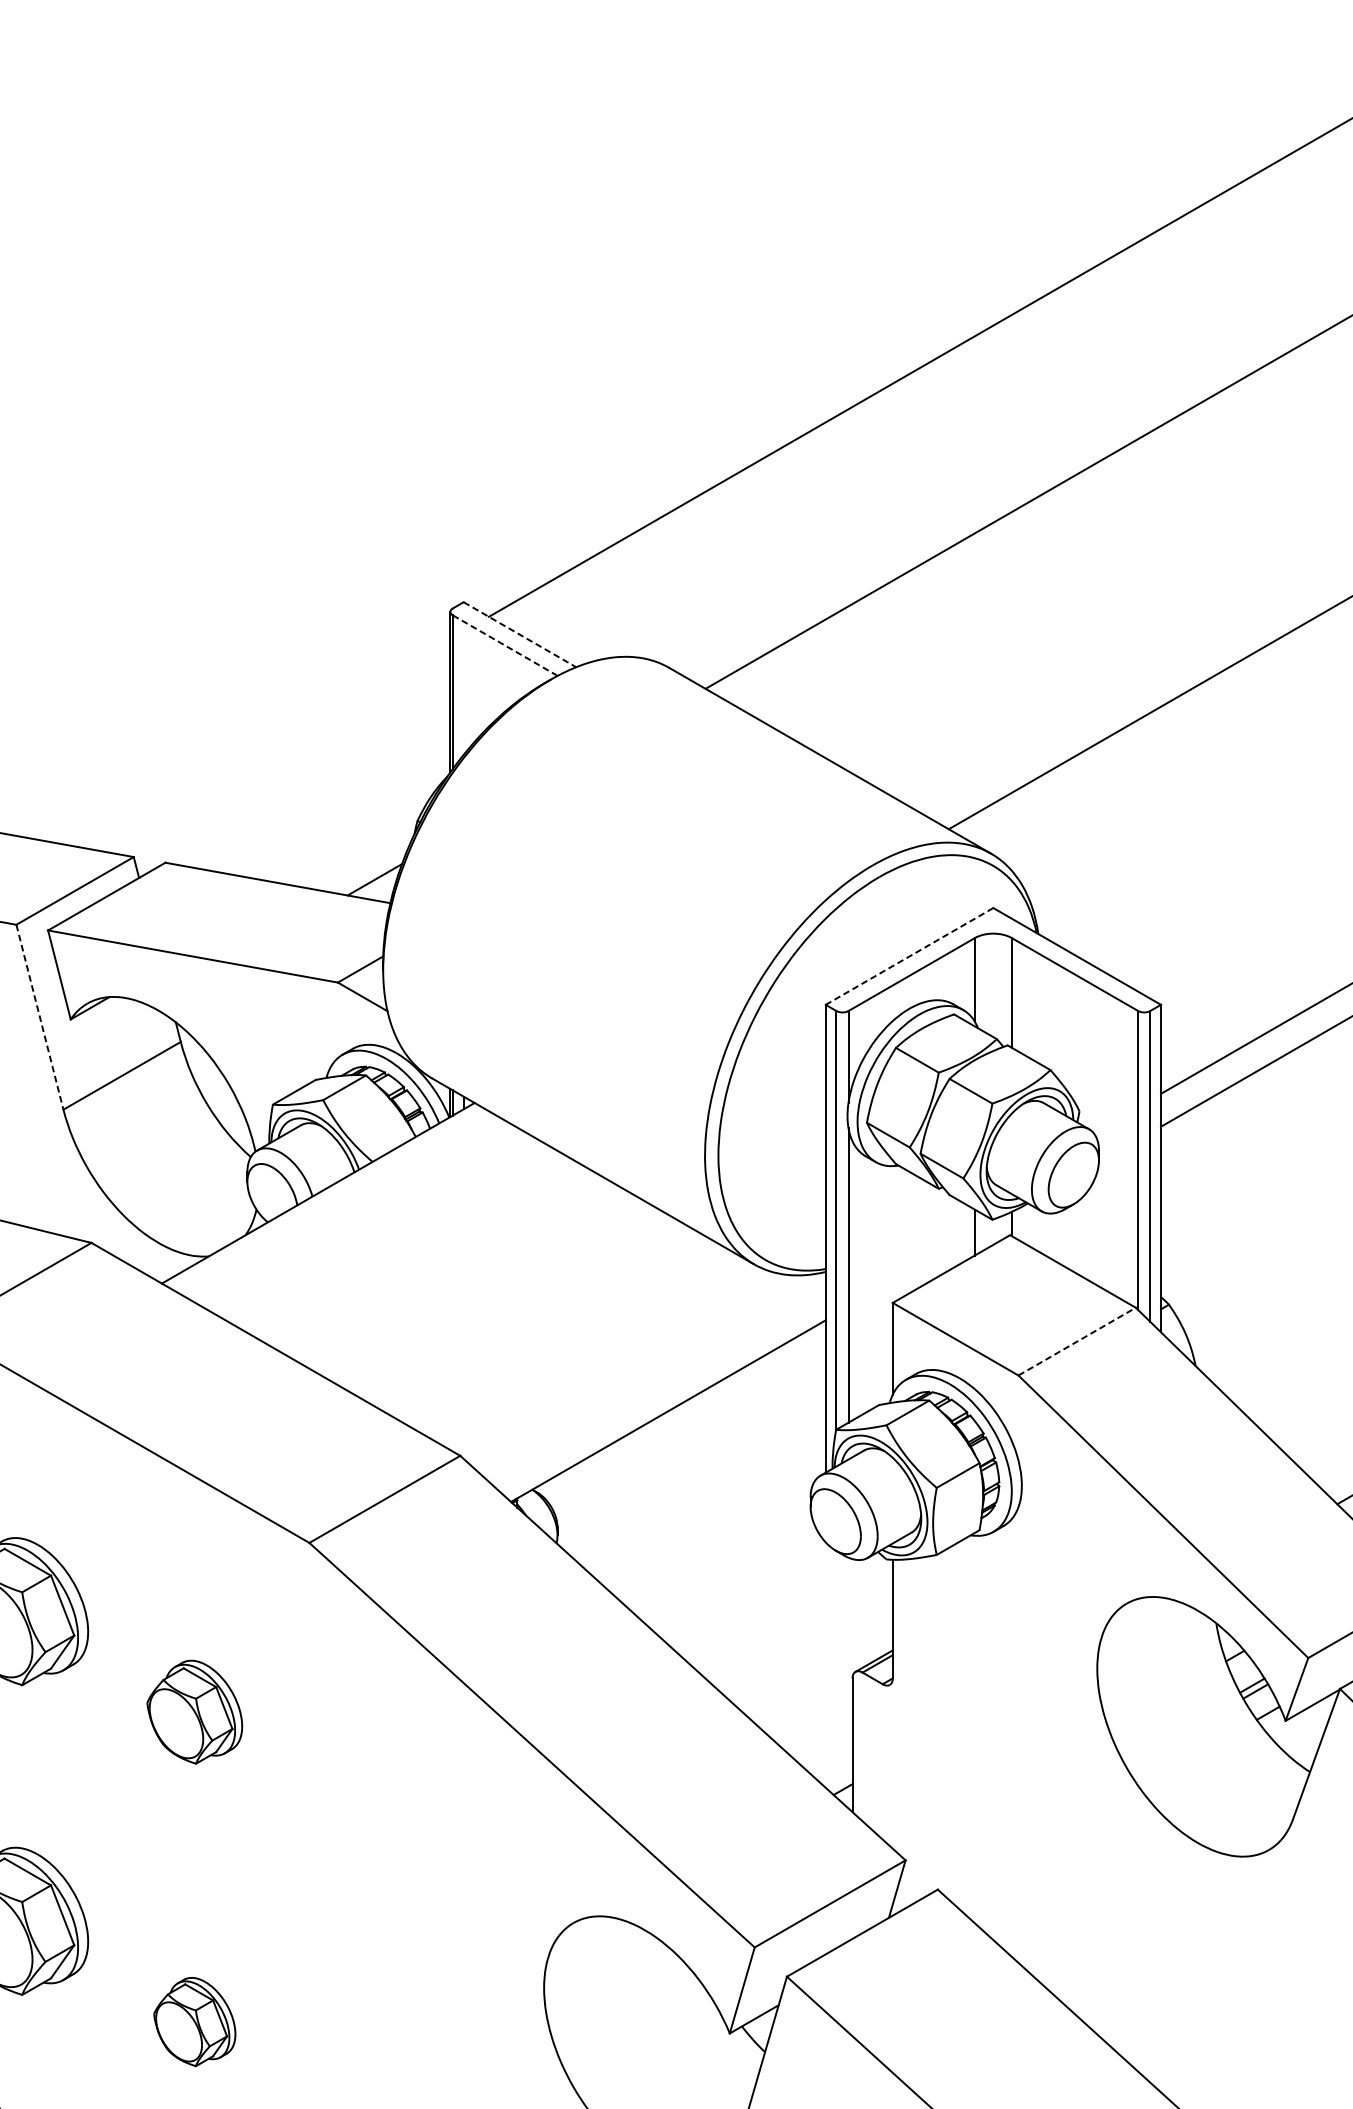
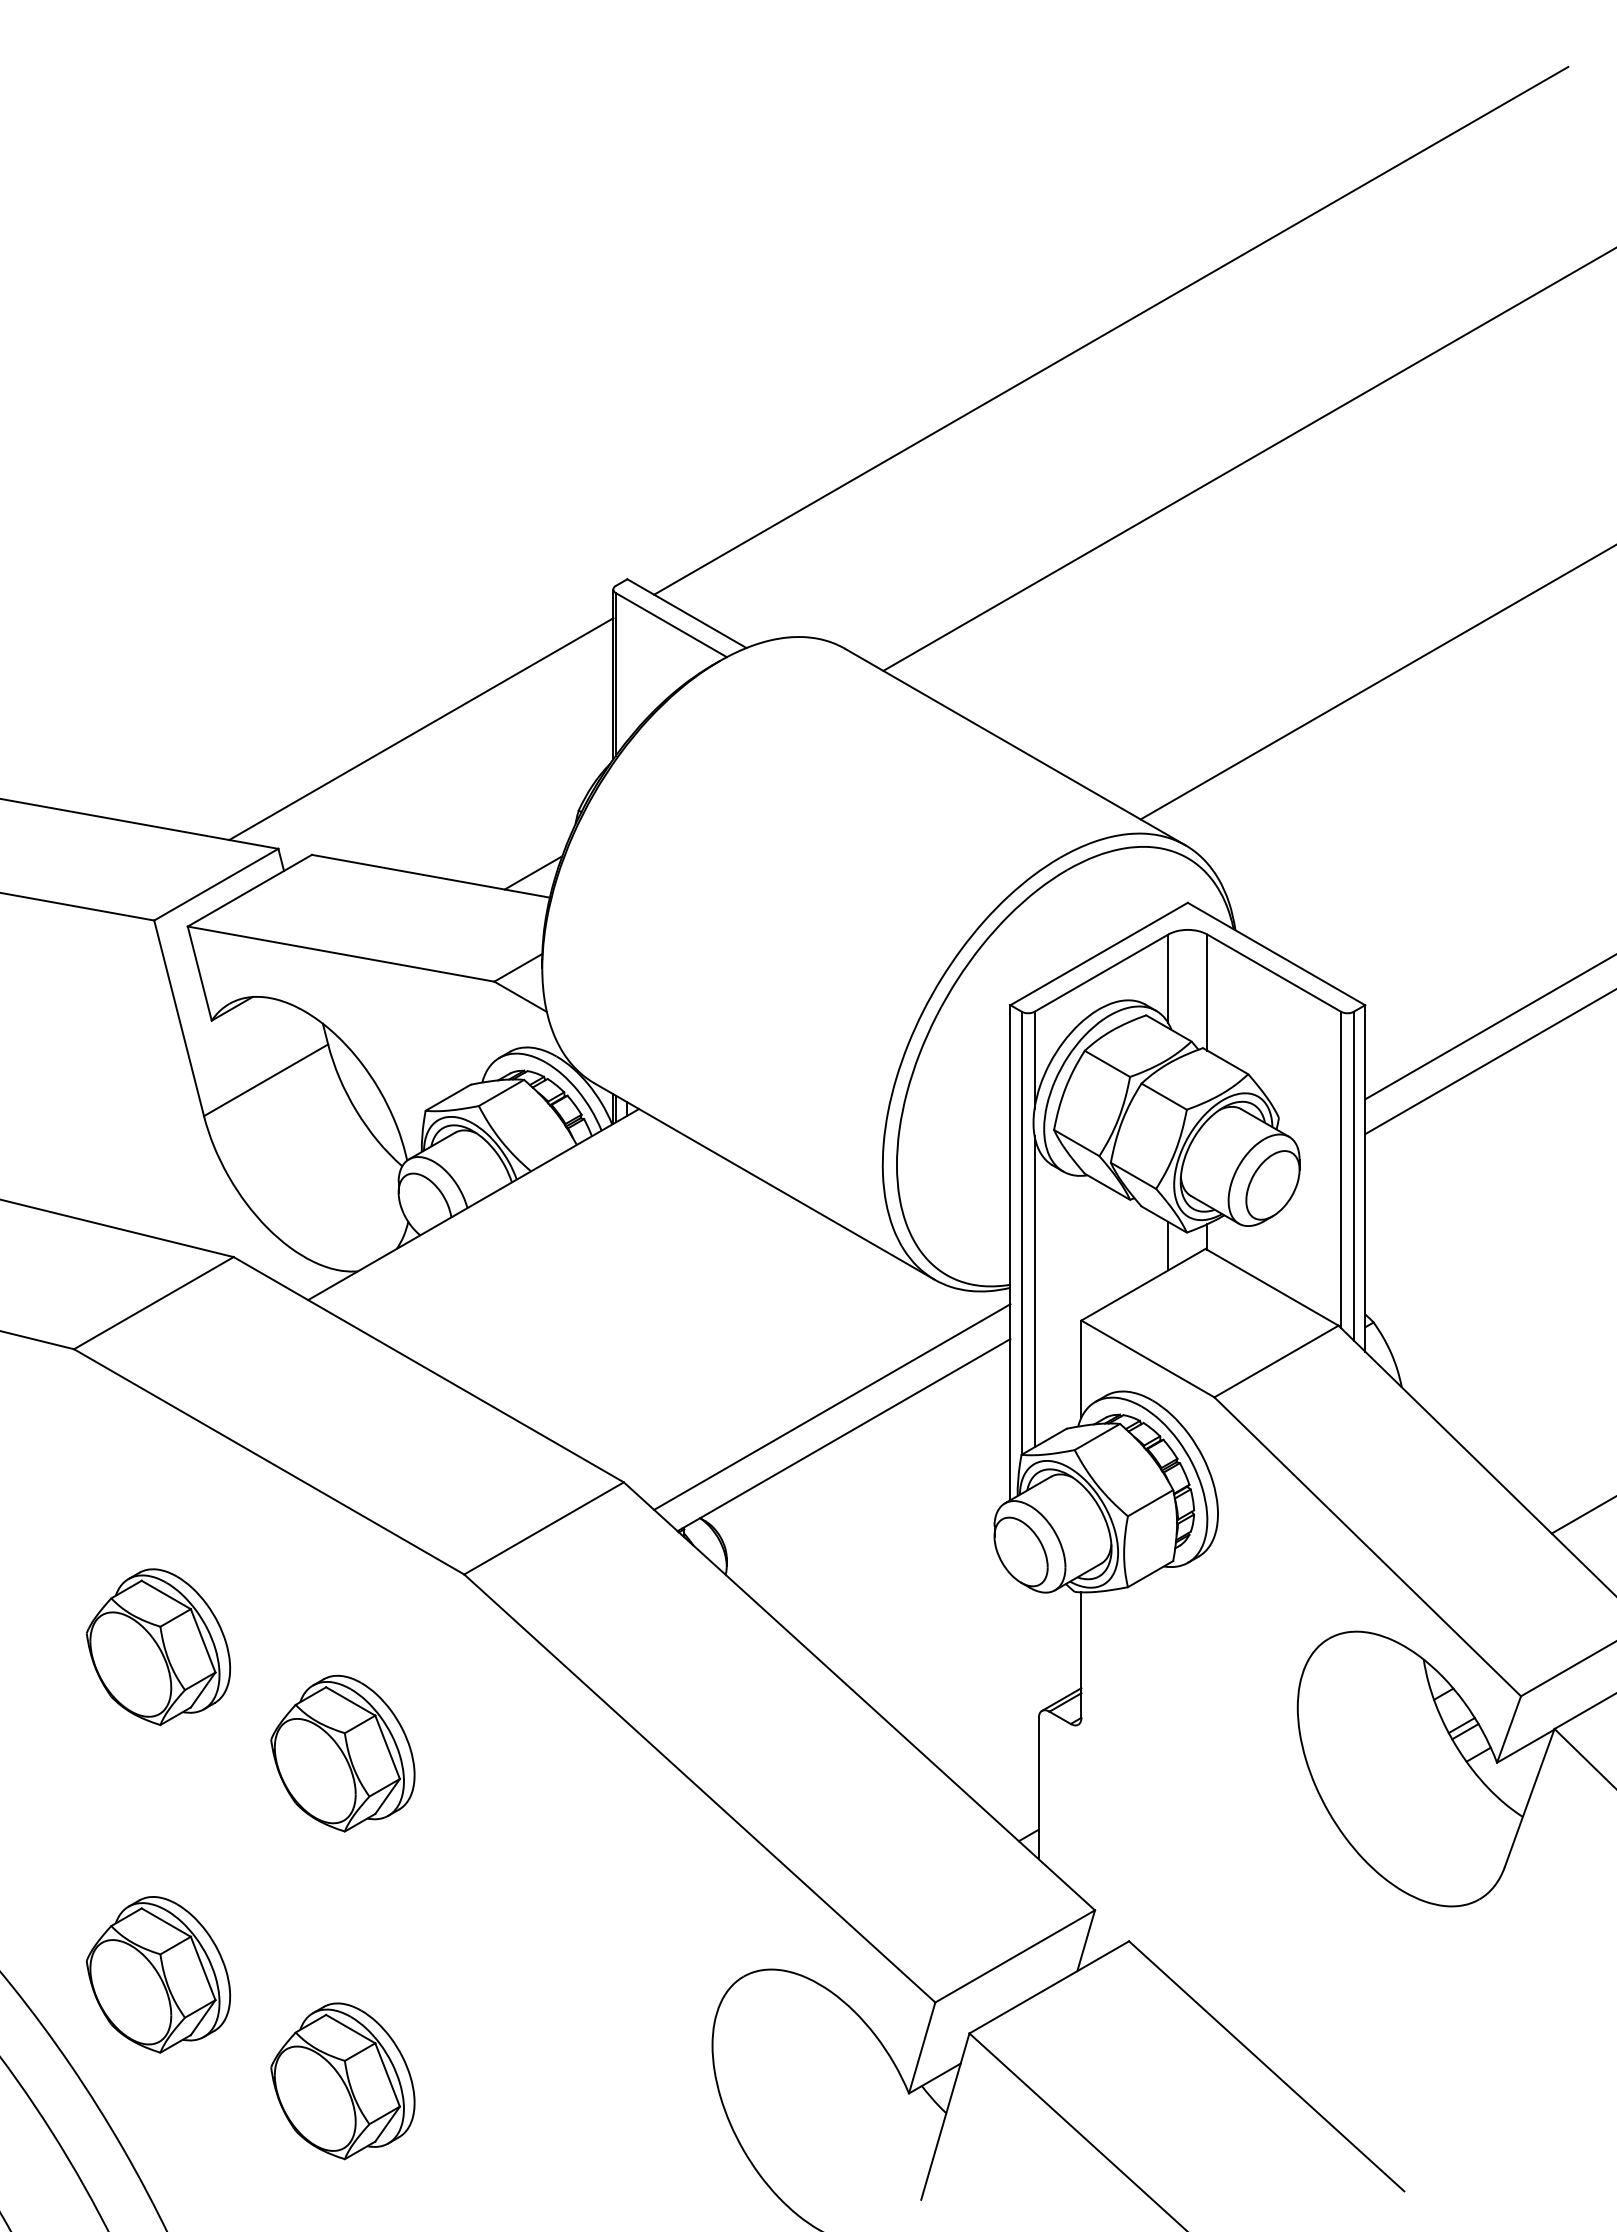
line: (519, 634) -> (686, 613), dashed -> solid
line: (505, 645) -> (671, 625), dashed -> solid
line: (269, 744) -> (421, 729), added
line: (908, 956) -> (1098, 954), dashed -> solid
line: (40, 1017) -> (179, 1018), dashed -> solid
line: (1077, 1341) -> (1276, 1361), dashed -> solid
line: (657, 1384) -> (832, 1406), added
part: (194, 1712) -> (342, 1753), size x1.43
part: (194, 2022) -> (342, 2081), size x1.67

